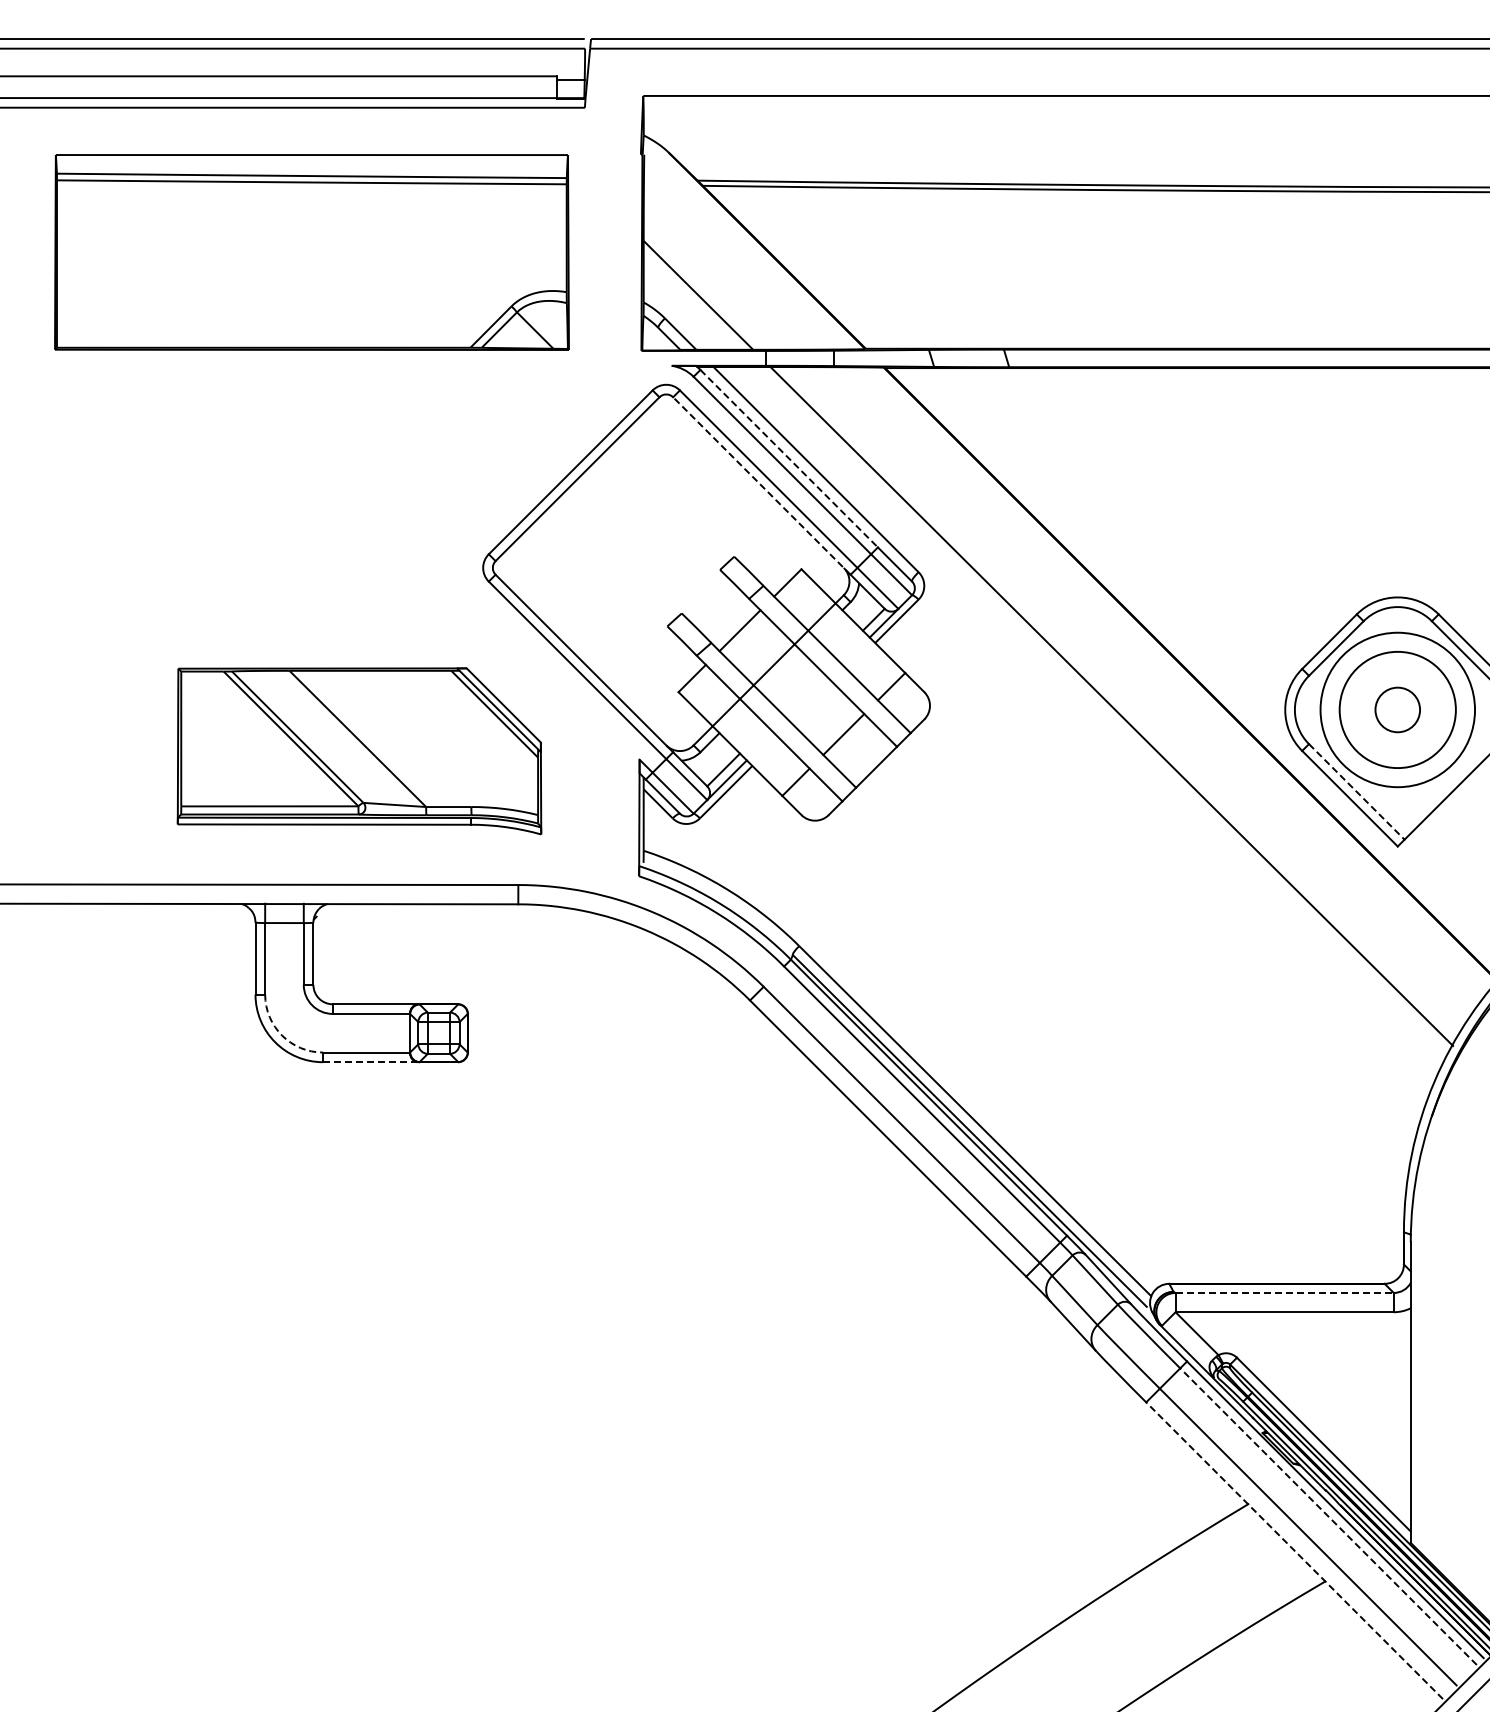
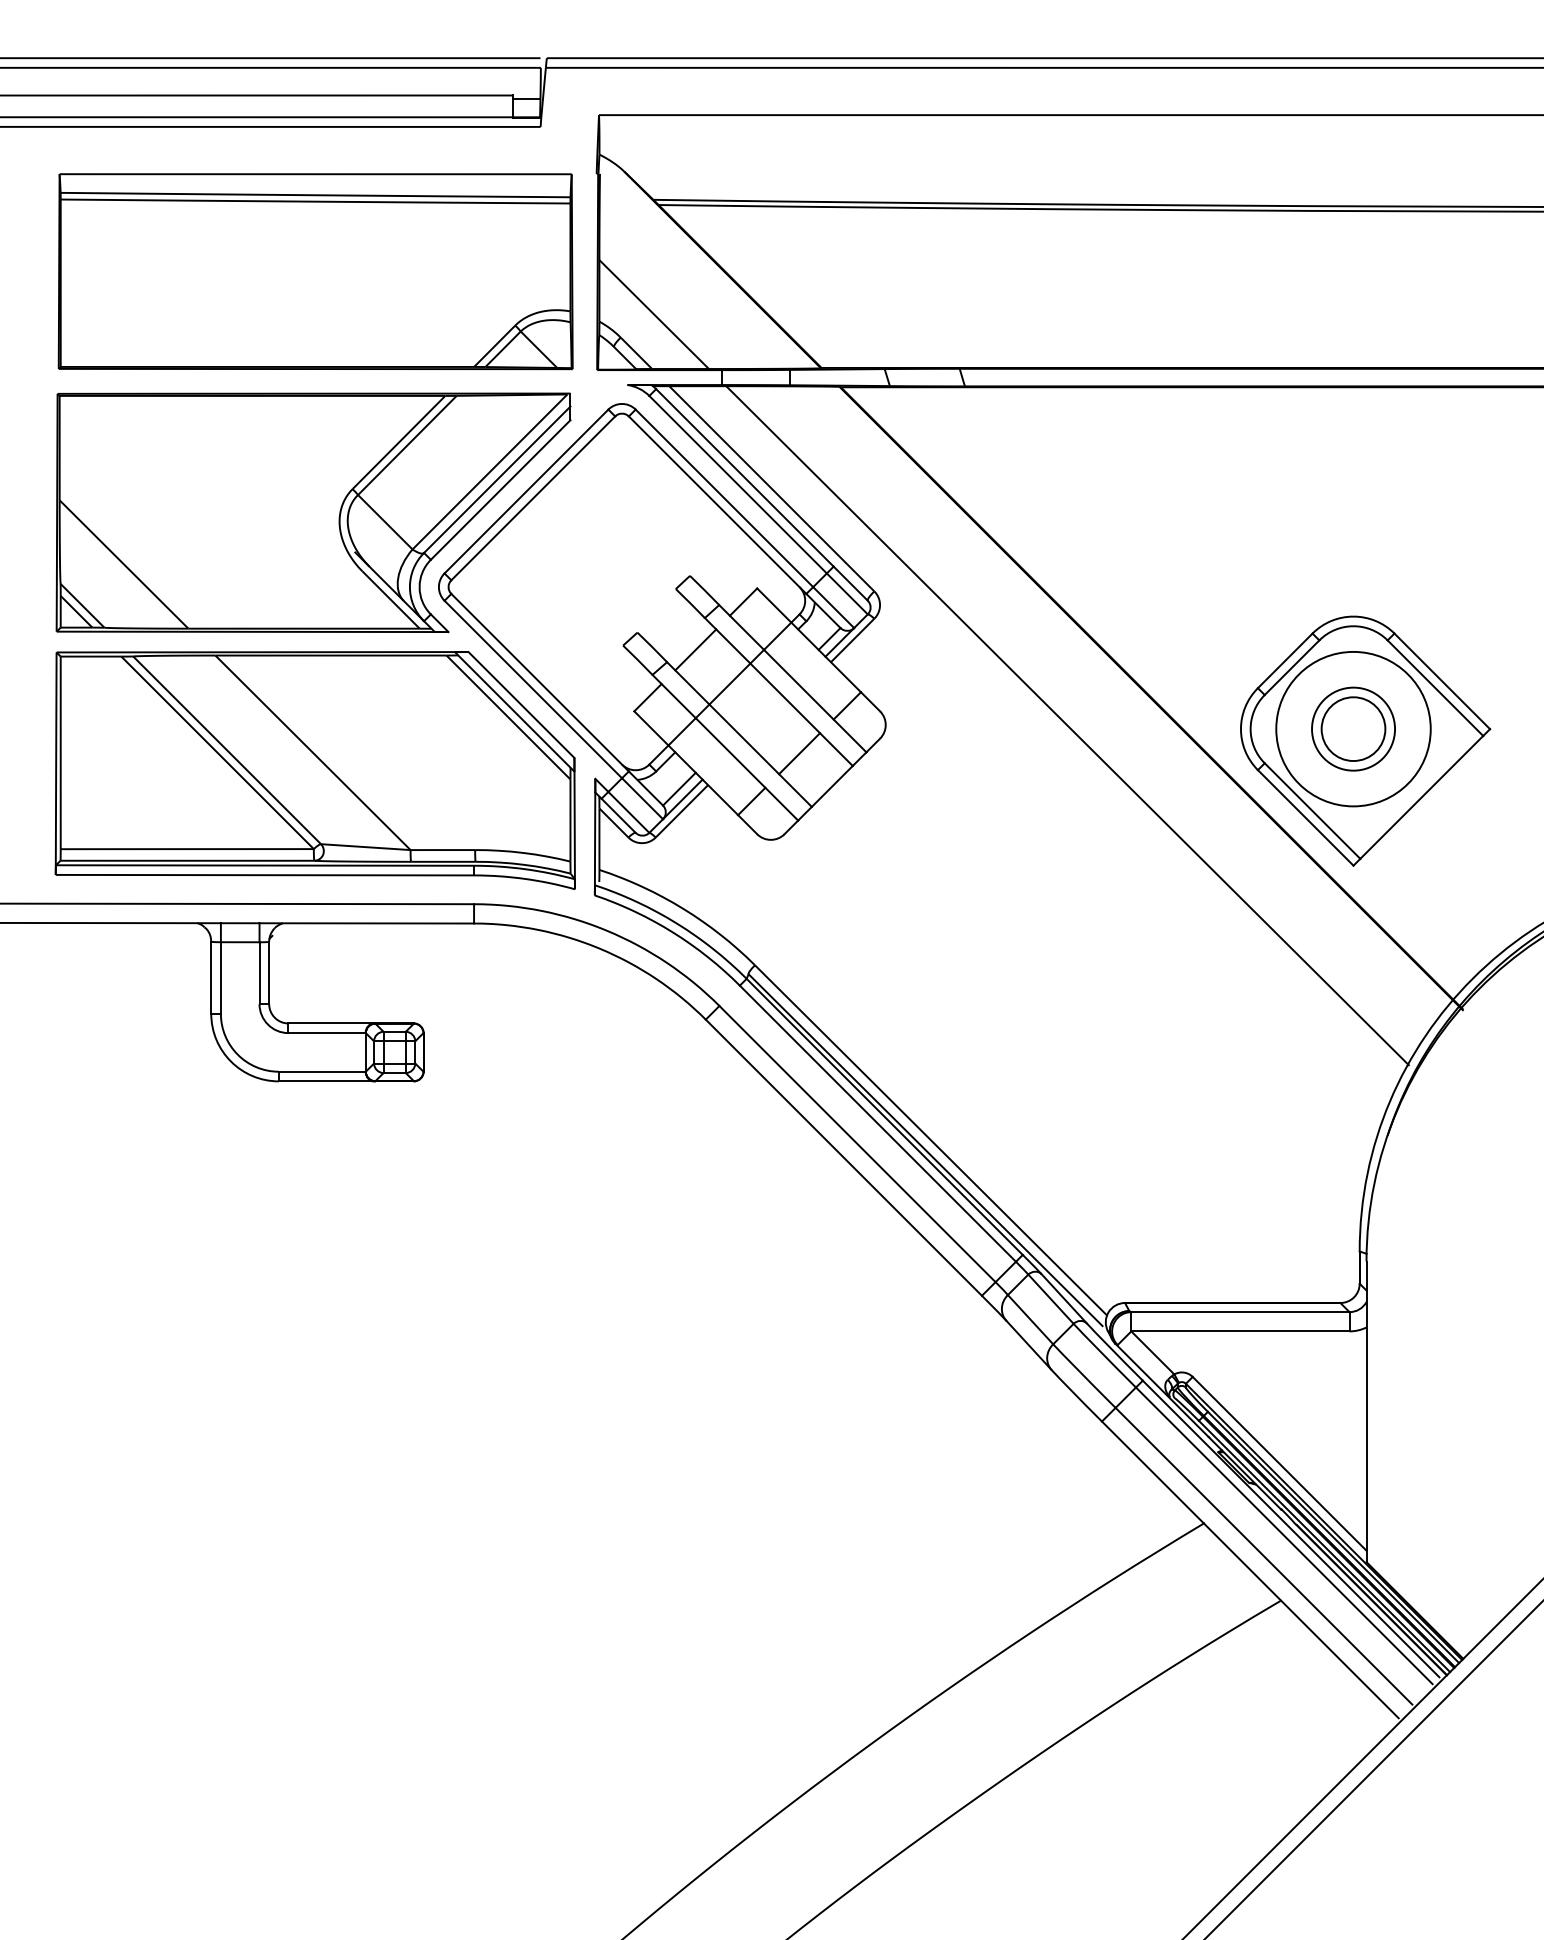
part: (311, 252) -> (315, 271), moved
line: (788, 458) -> (744, 477), dashed -> solid
line: (761, 486) -> (717, 505), dashed -> solid
part: (357, 493) -> (313, 512), added
circle: (1397, 709) -> (1353, 728), size x0.71
circle: (1397, 710) -> (1353, 729), size x1.43
part: (358, 751) -> (314, 770), size x1.43
line: (1356, 792) -> (1312, 811), dashed -> solid
arc: (281, 1035) -> (237, 1054), dashed -> solid
line: (370, 1062) -> (326, 1081), dashed -> solid
line: (1284, 1293) -> (1240, 1312), dashed -> solid
line: (1328, 1516) -> (1284, 1535), dashed -> solid
line: (1294, 1550) -> (1250, 1569), dashed -> solid

